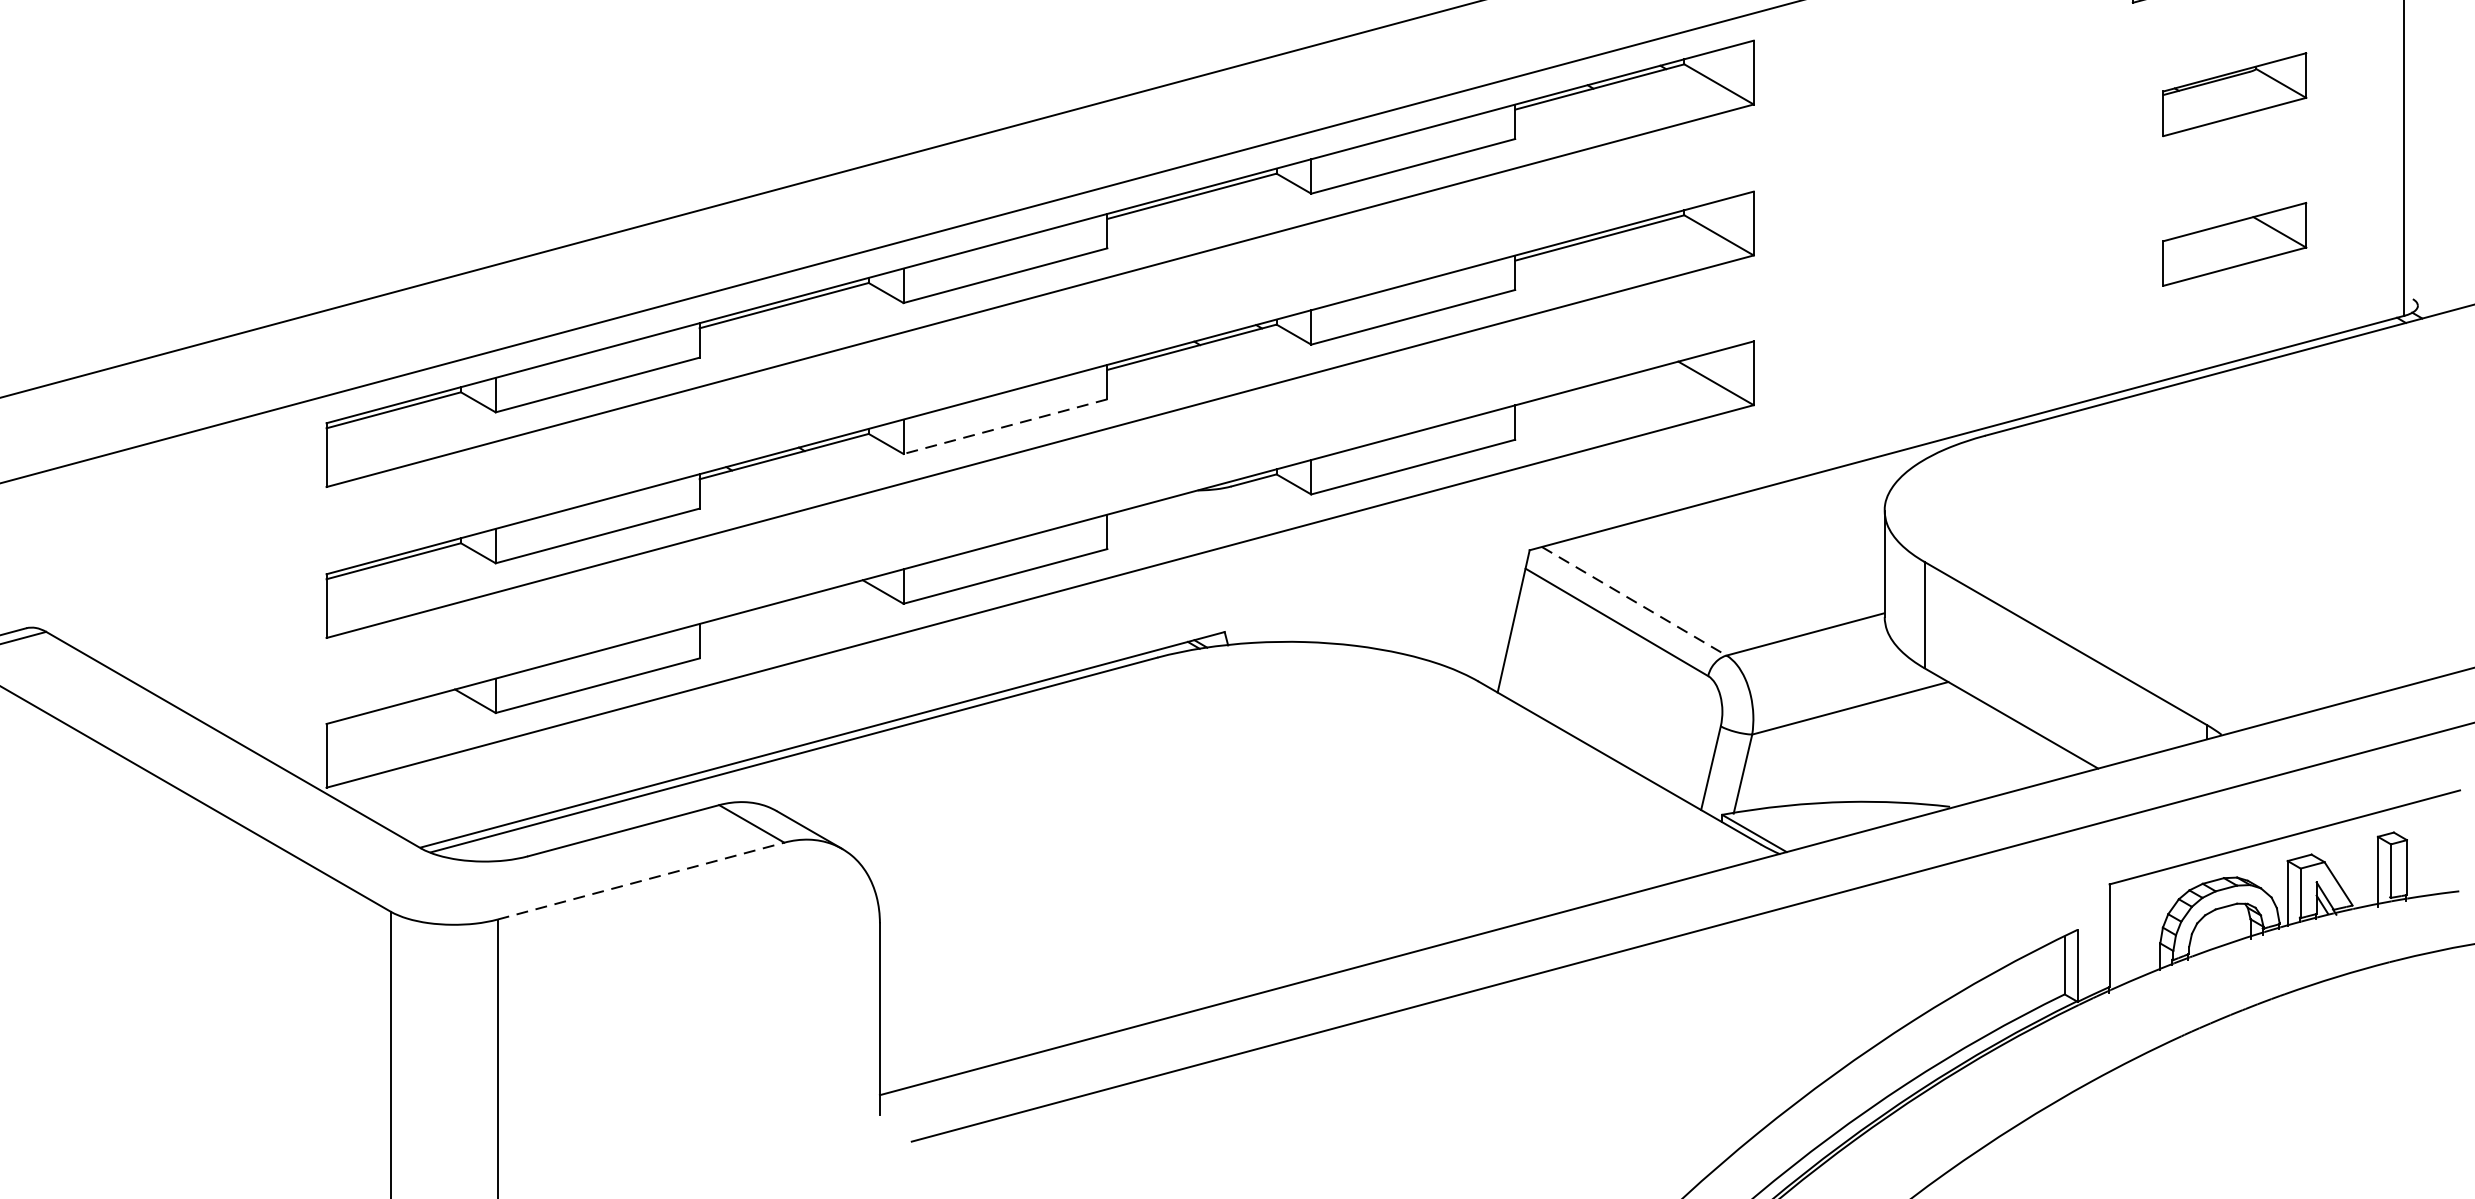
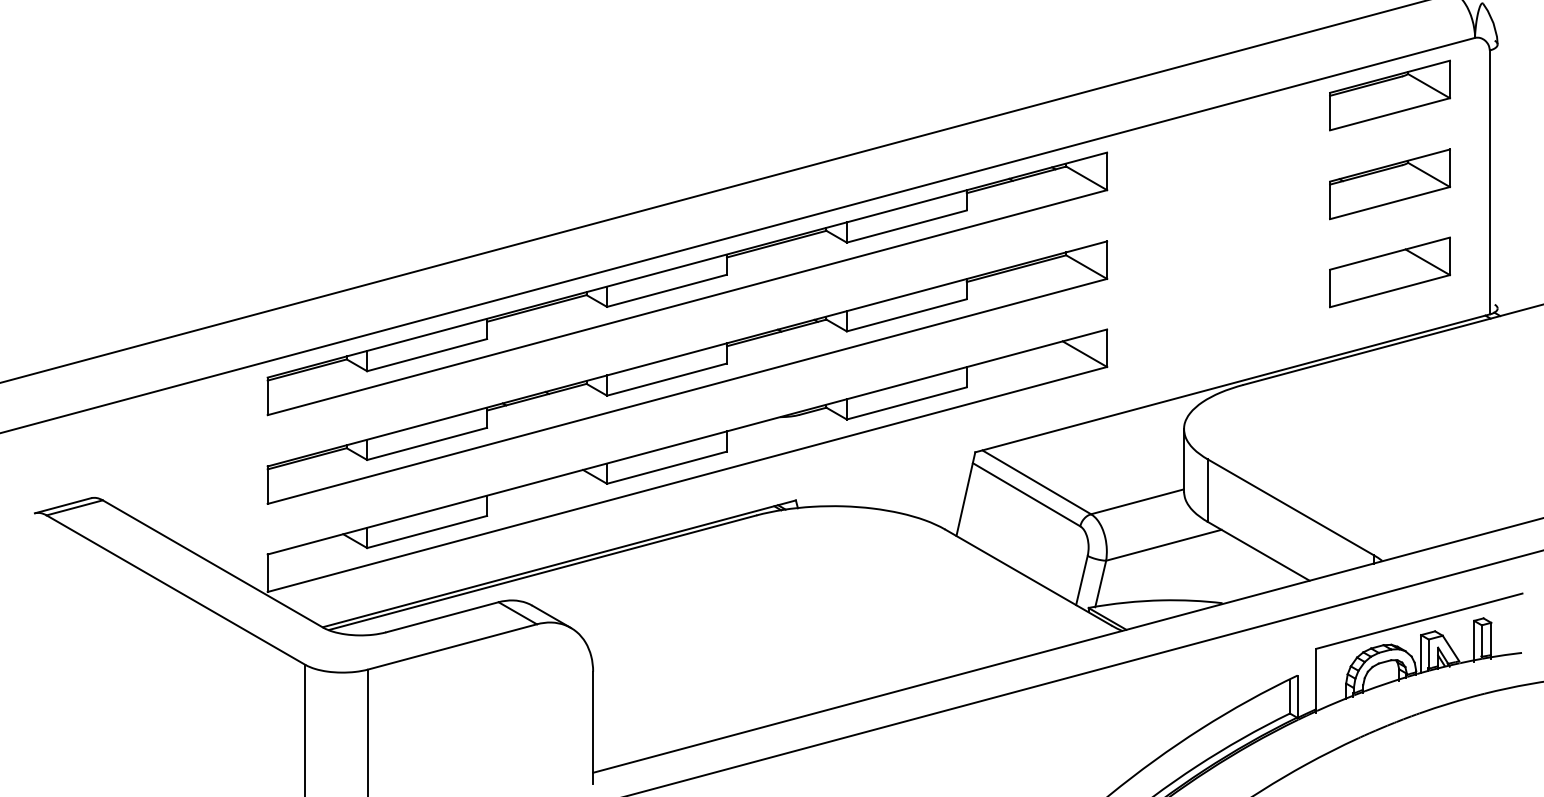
part: (2233, 94) -> (1389, 184), size x1.43
part: (2233, 244) -> (1389, 272), size x1.43
line: (1004, 426) -> (666, 379), dashed -> solid
line: (1633, 601) -> (1036, 482), dashed -> solid
line: (642, 880) -> (453, 646), dashed -> solid

